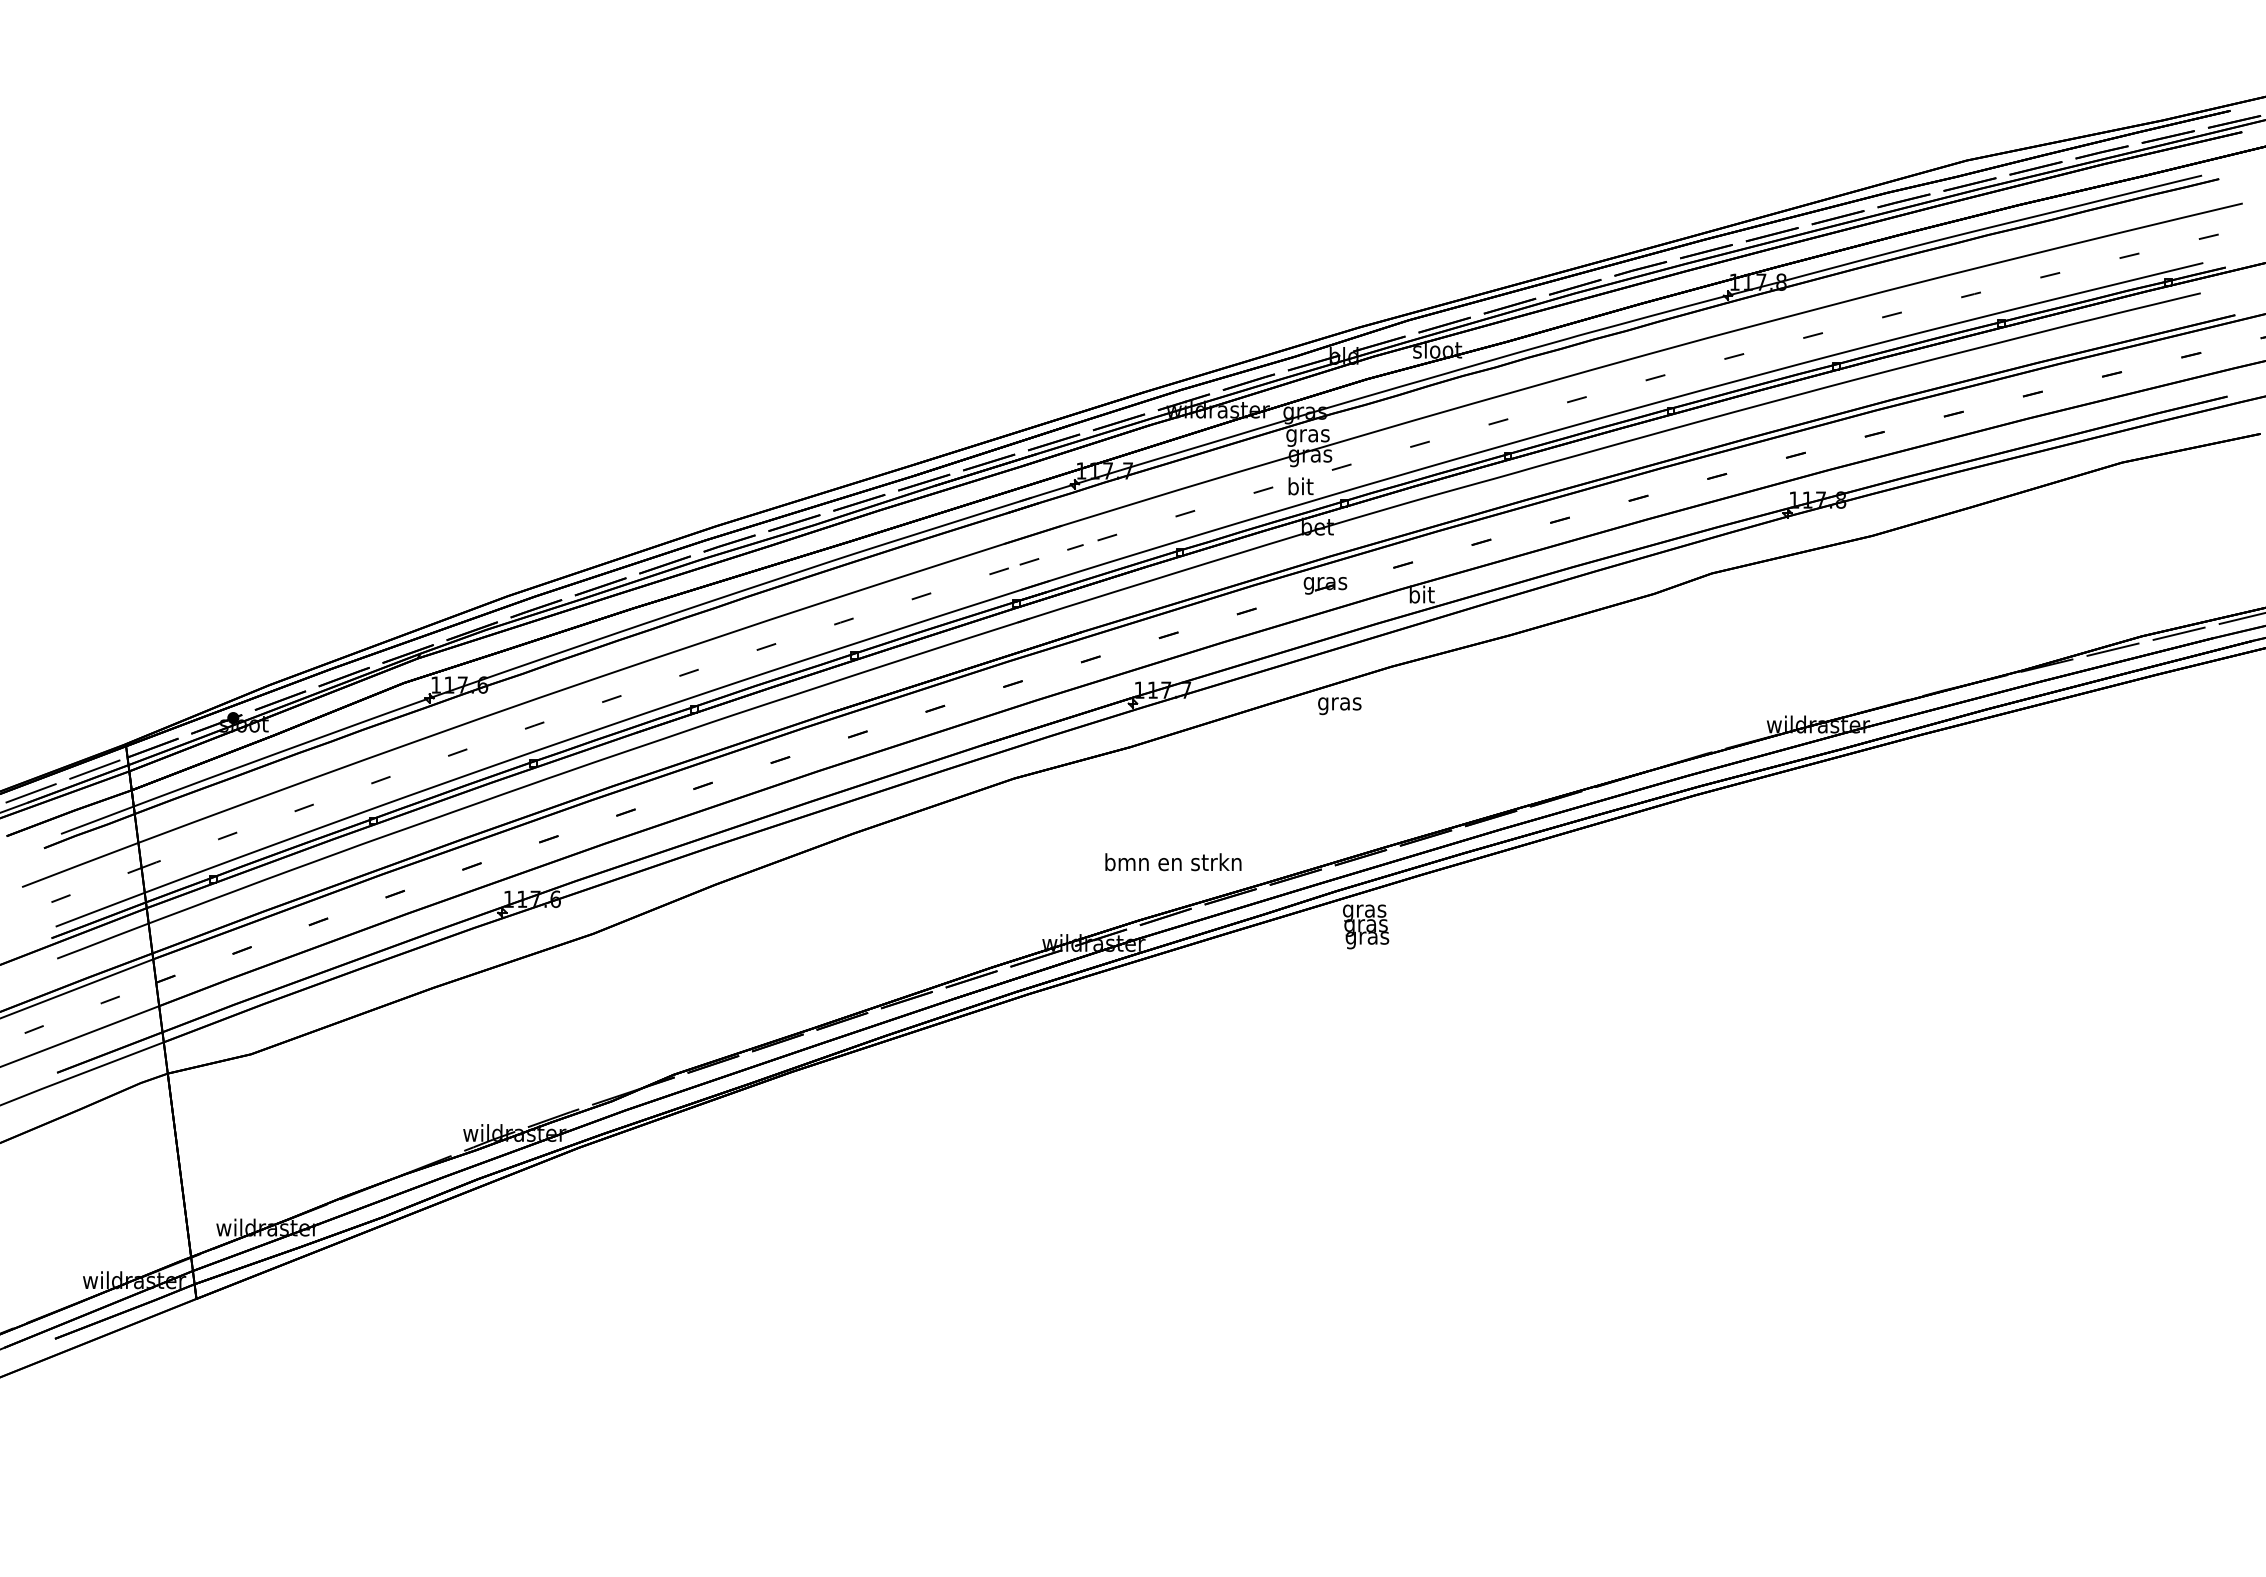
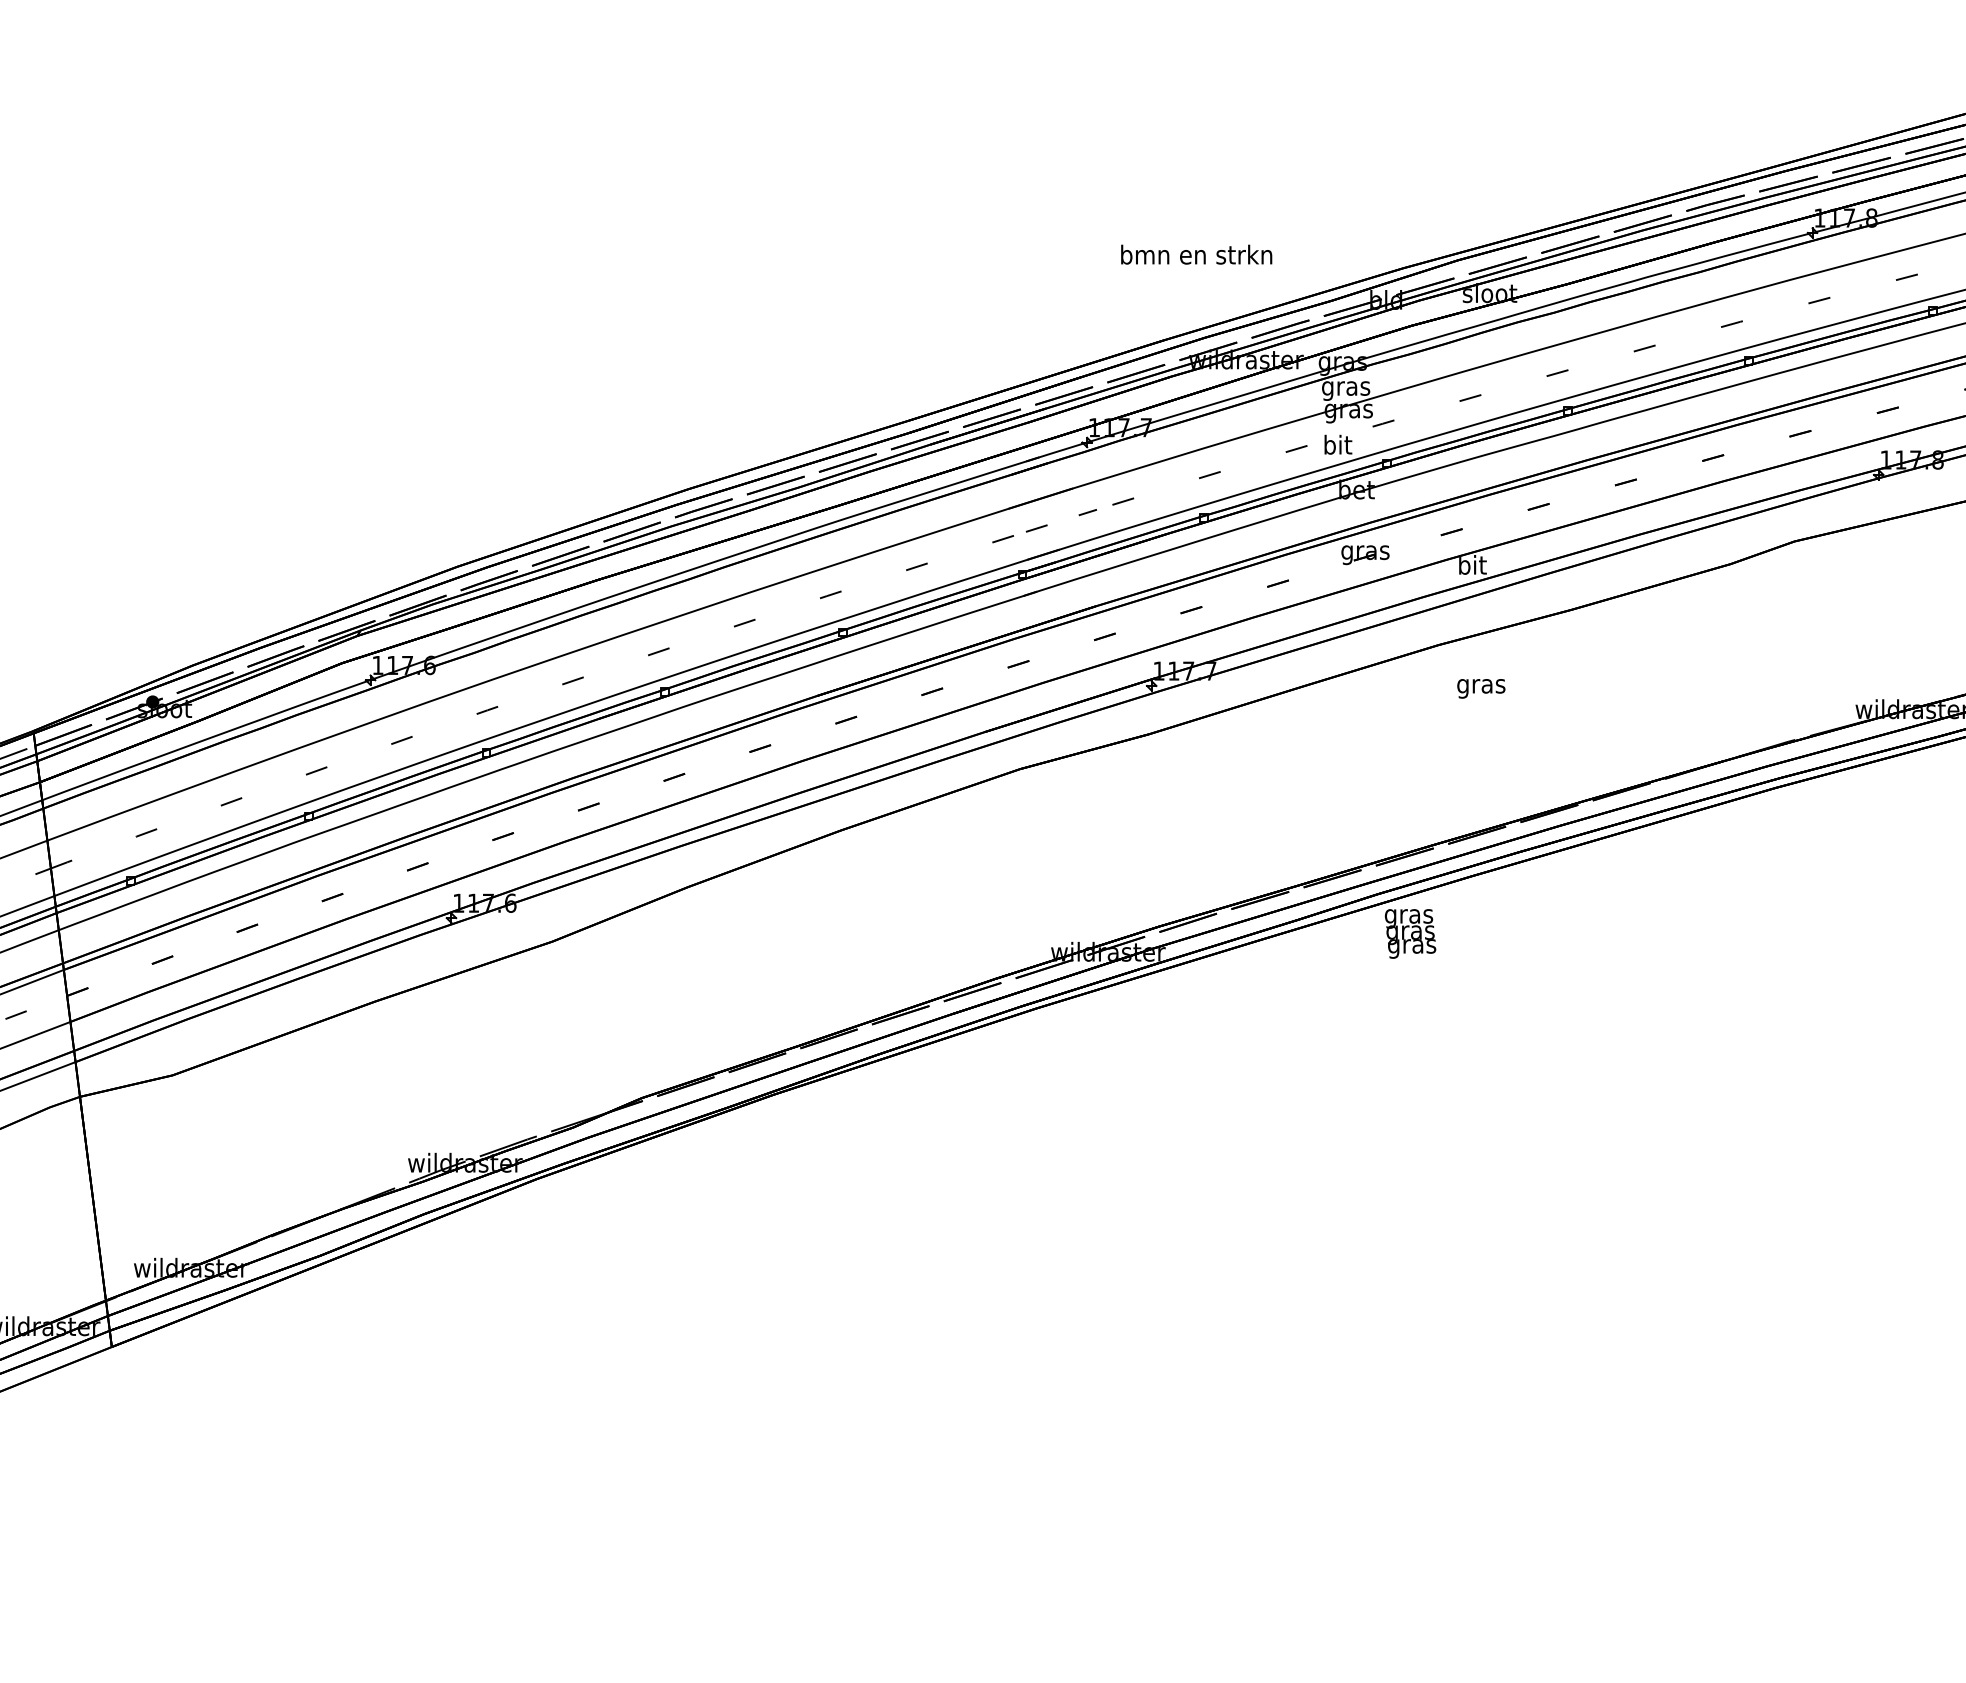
text: (1339, 706) -> (1481, 689), moved
text: (1173, 862) -> (1196, 255), moved

